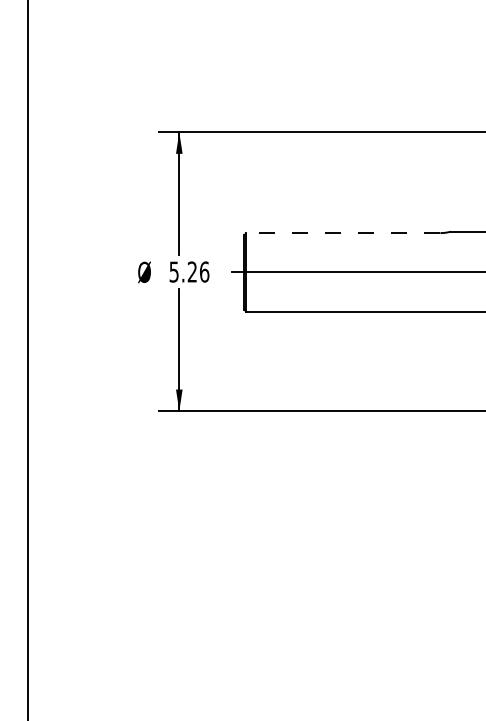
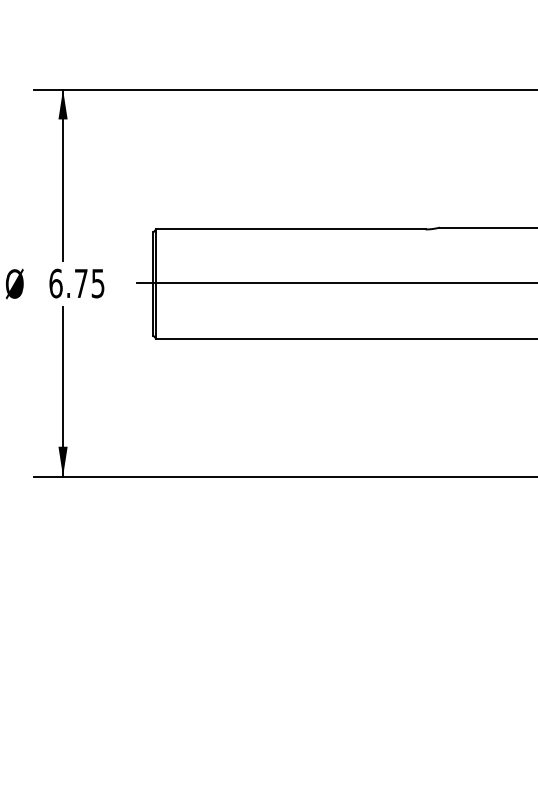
line: (342, 233) -> (289, 230), dashed -> solid
text: (189, 271) -> (77, 282), 5.26 -> 6.75

